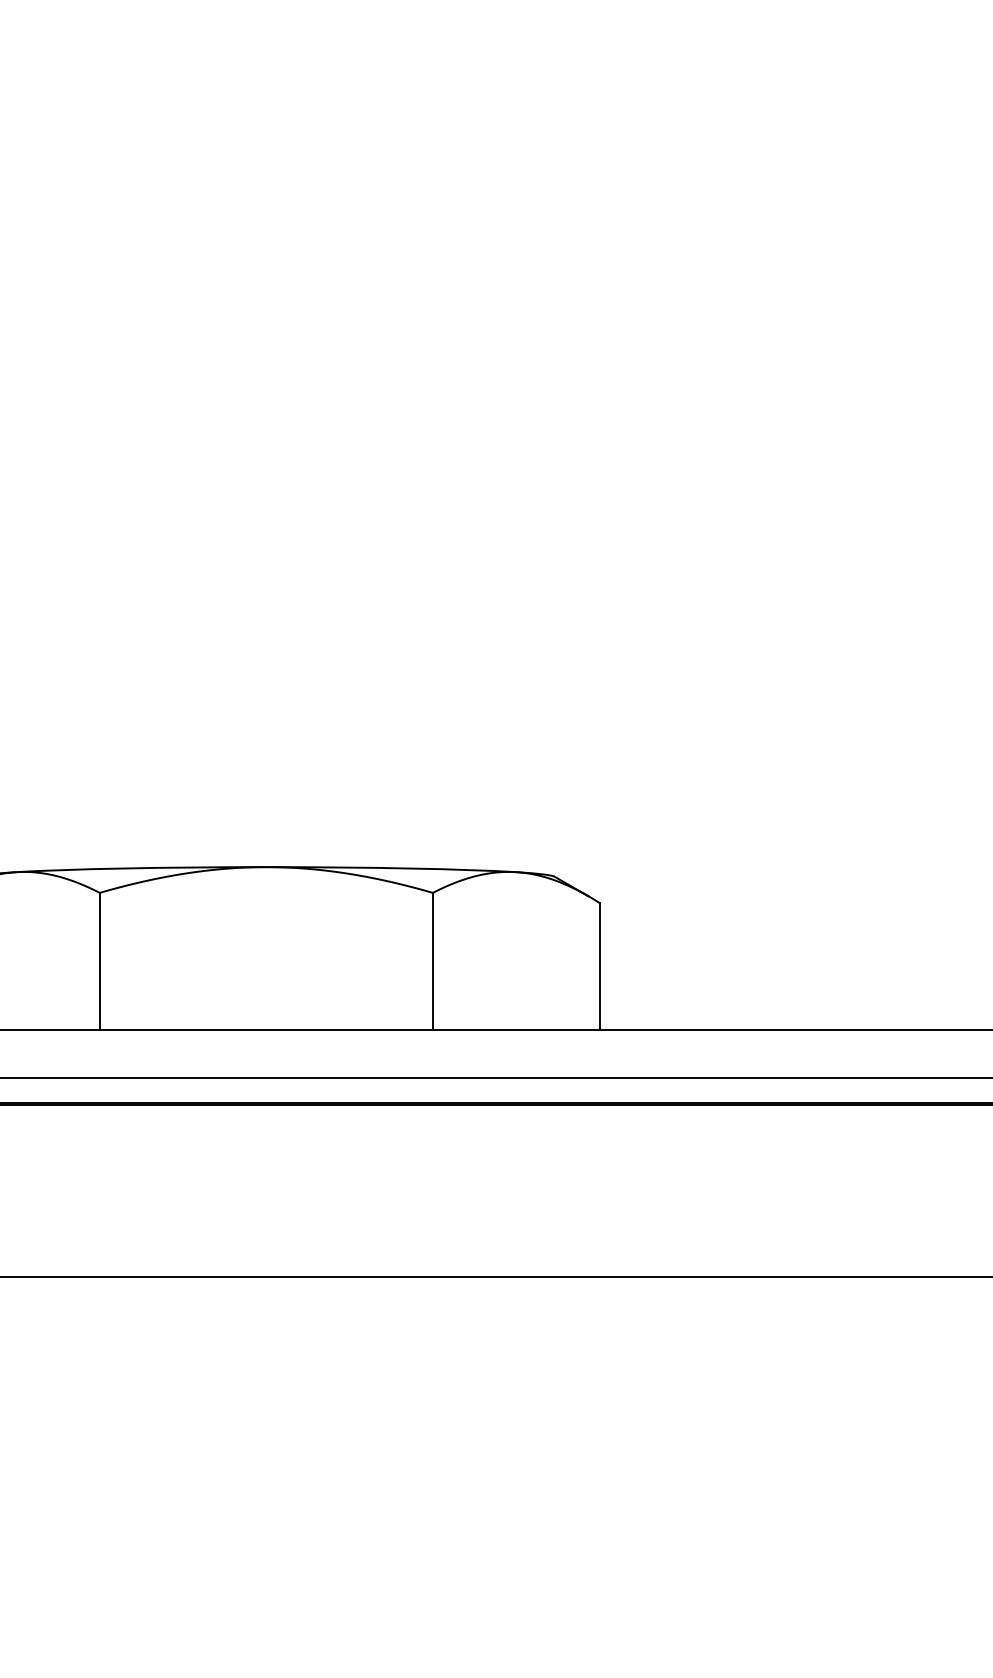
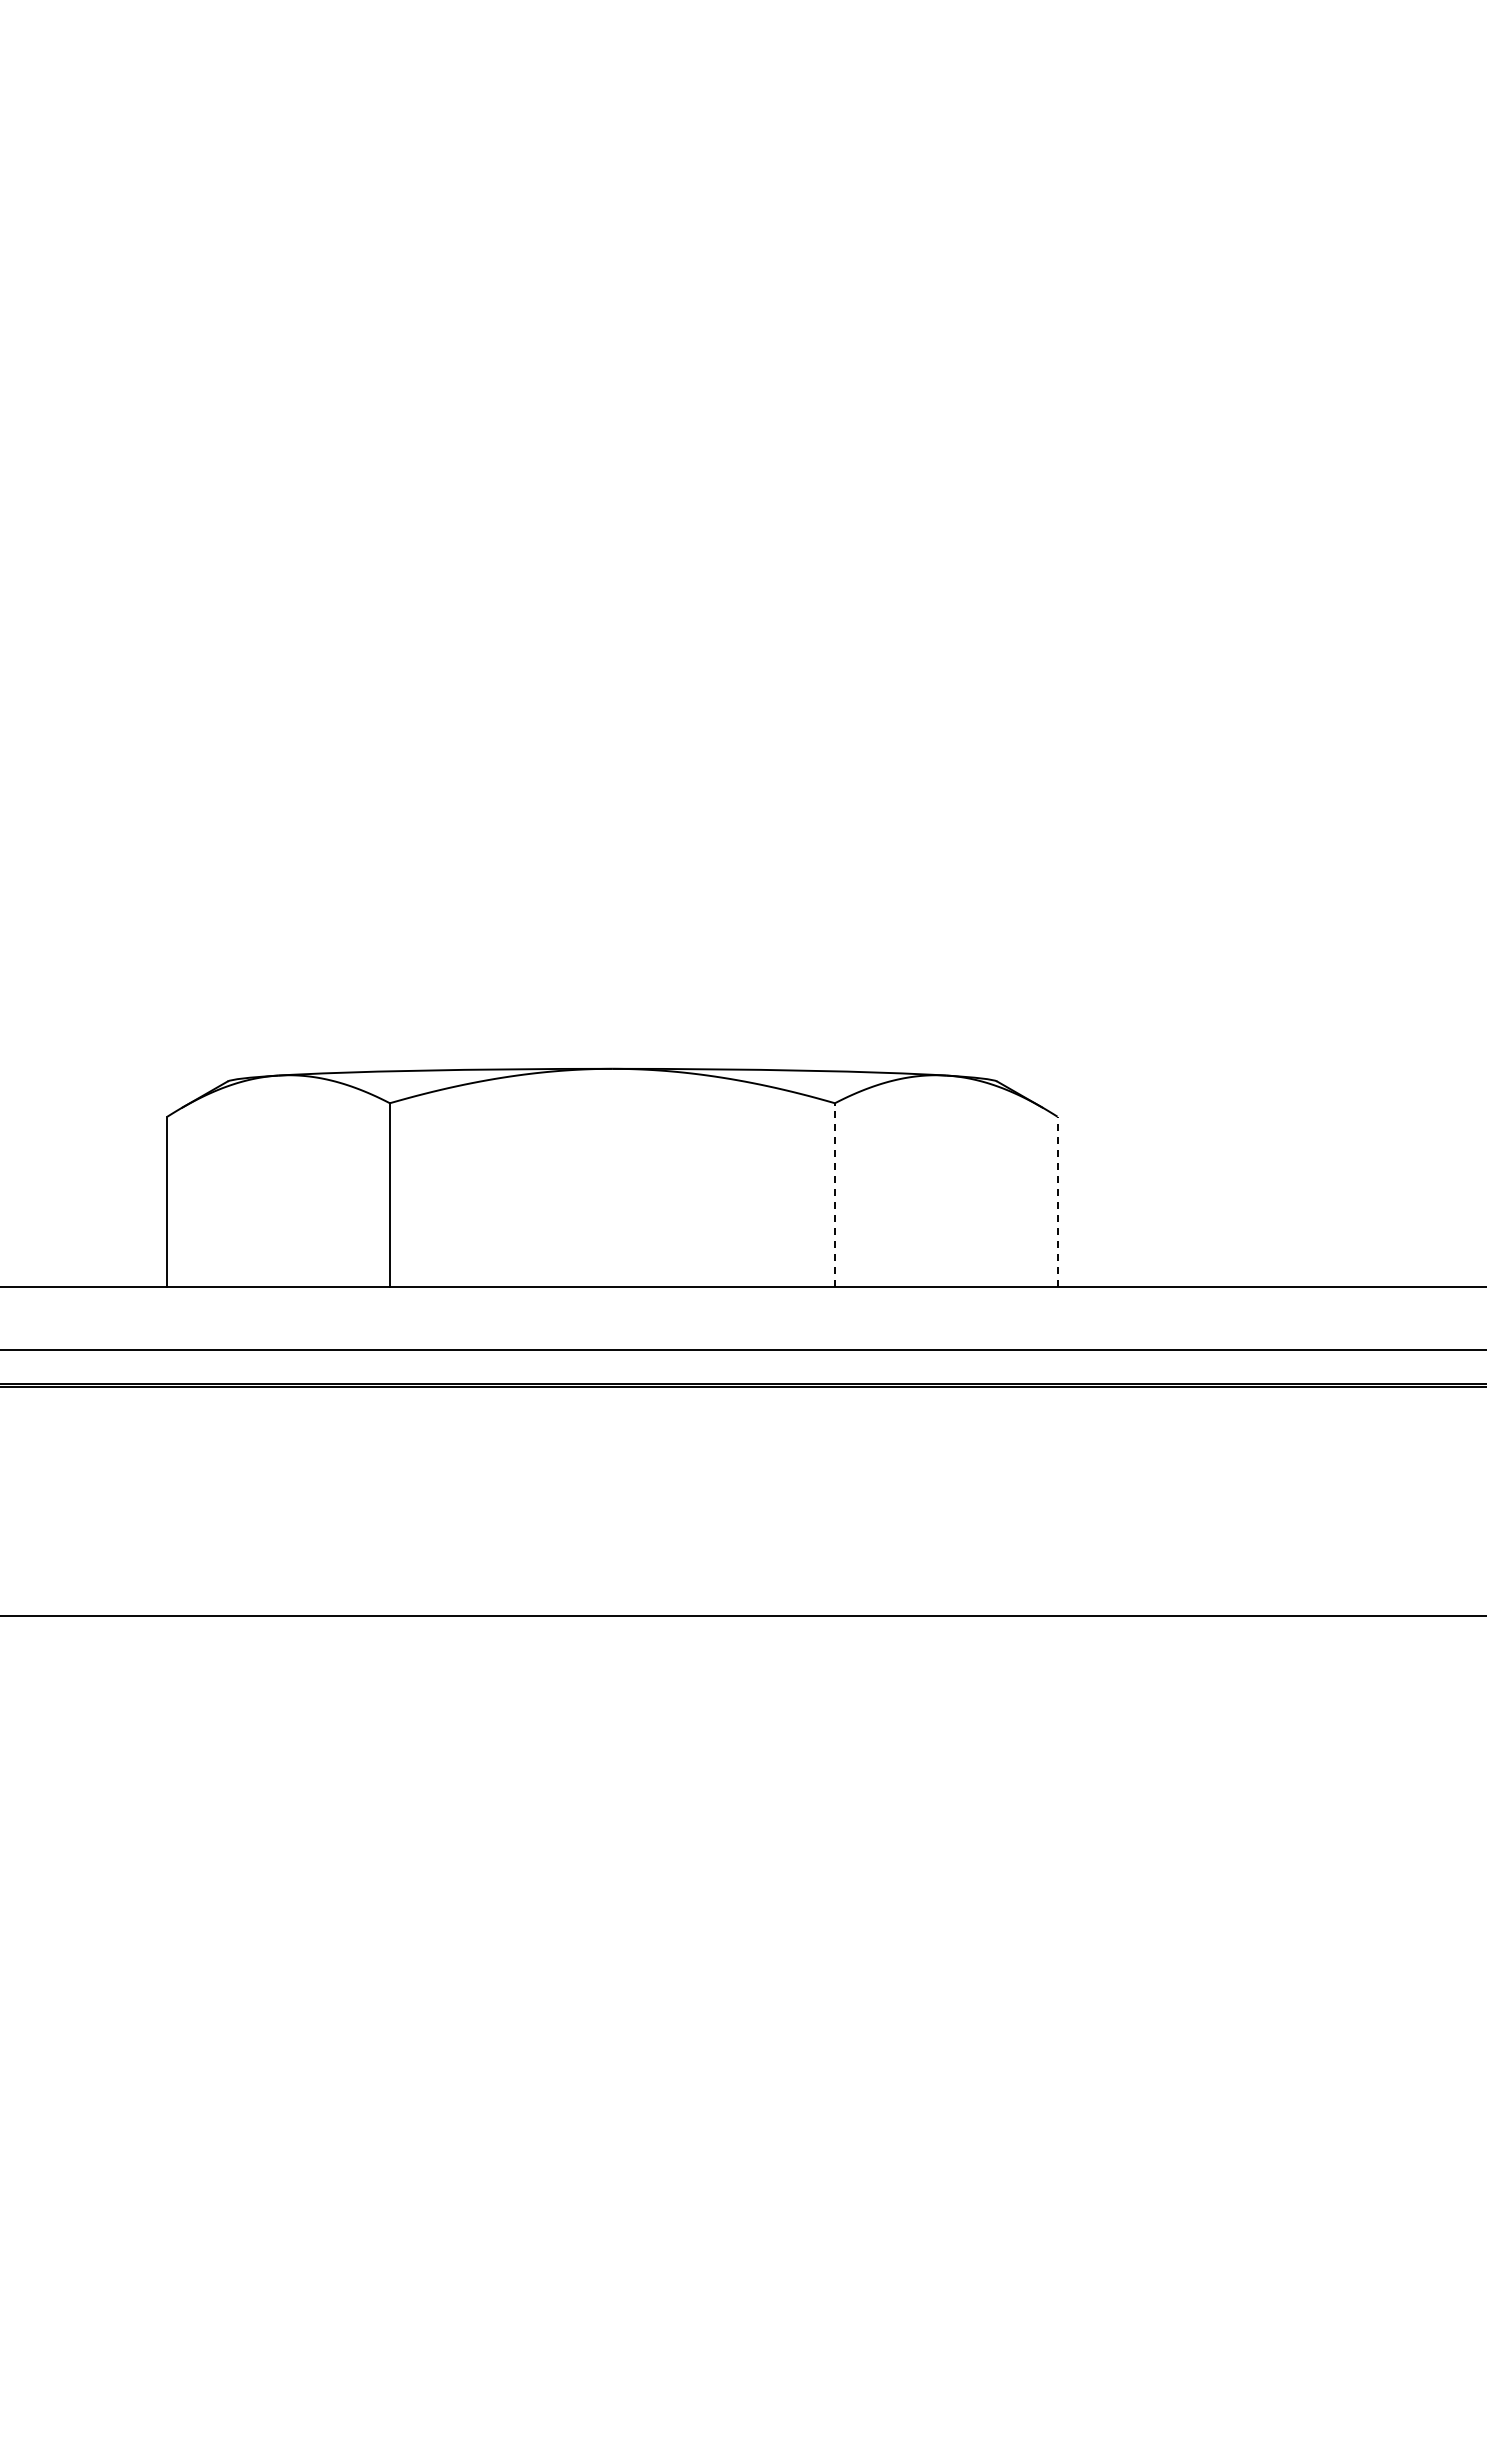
line: (432, 961) -> (834, 1194), solid -> dashed
line: (599, 966) -> (1057, 1201), solid -> dashed

